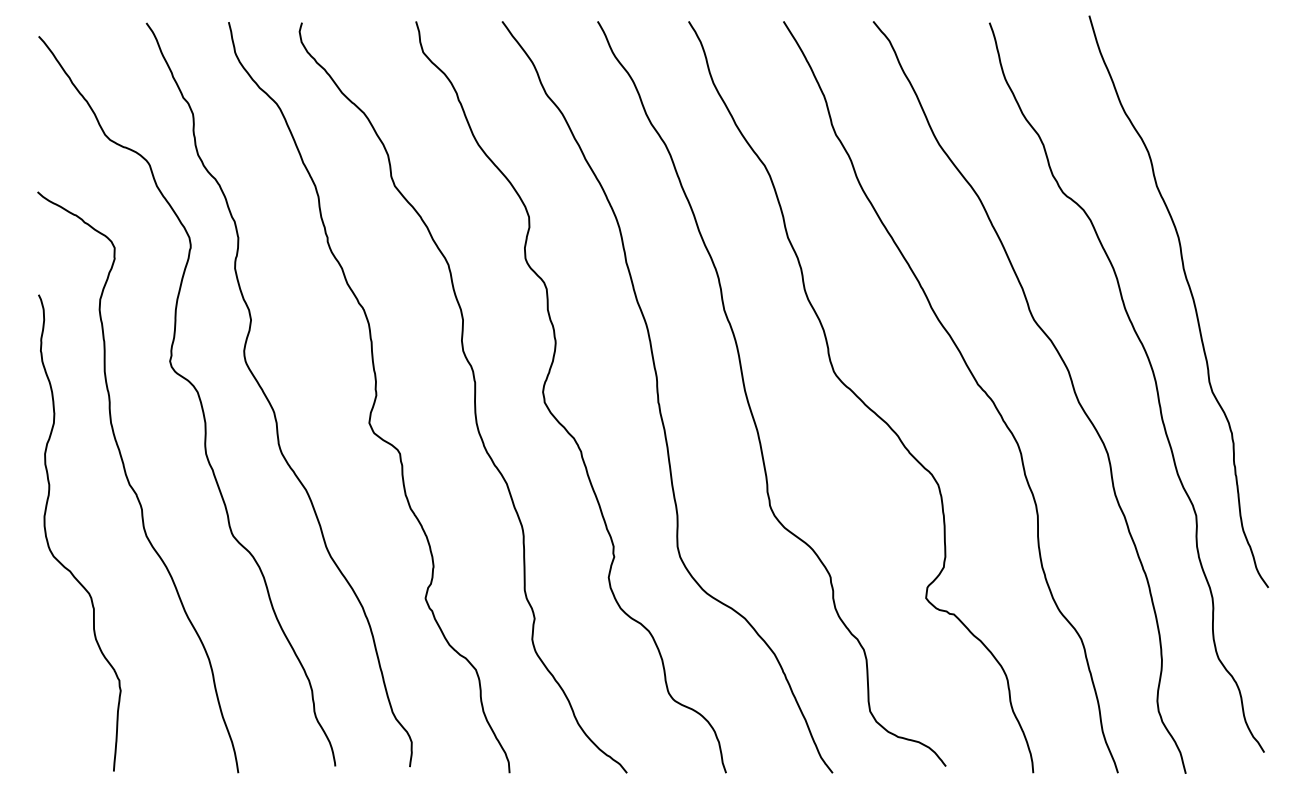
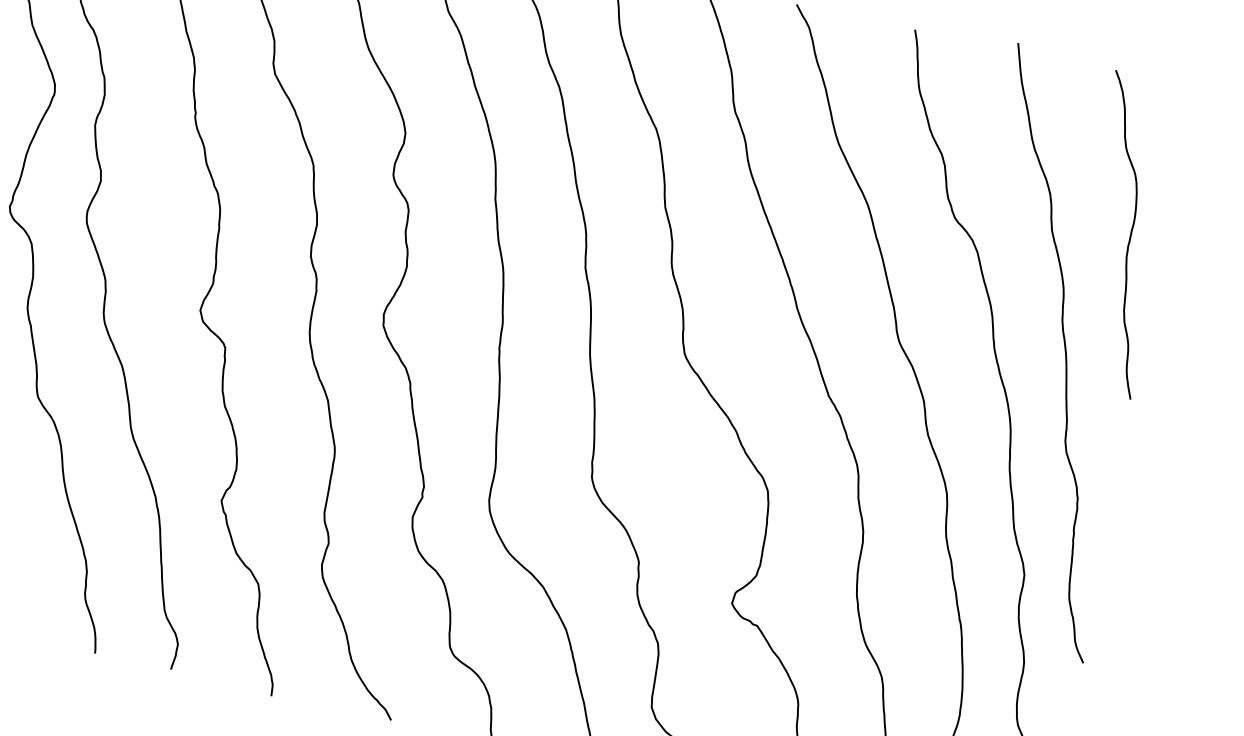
curve: (1231, 176) -> (1130, 236), added

